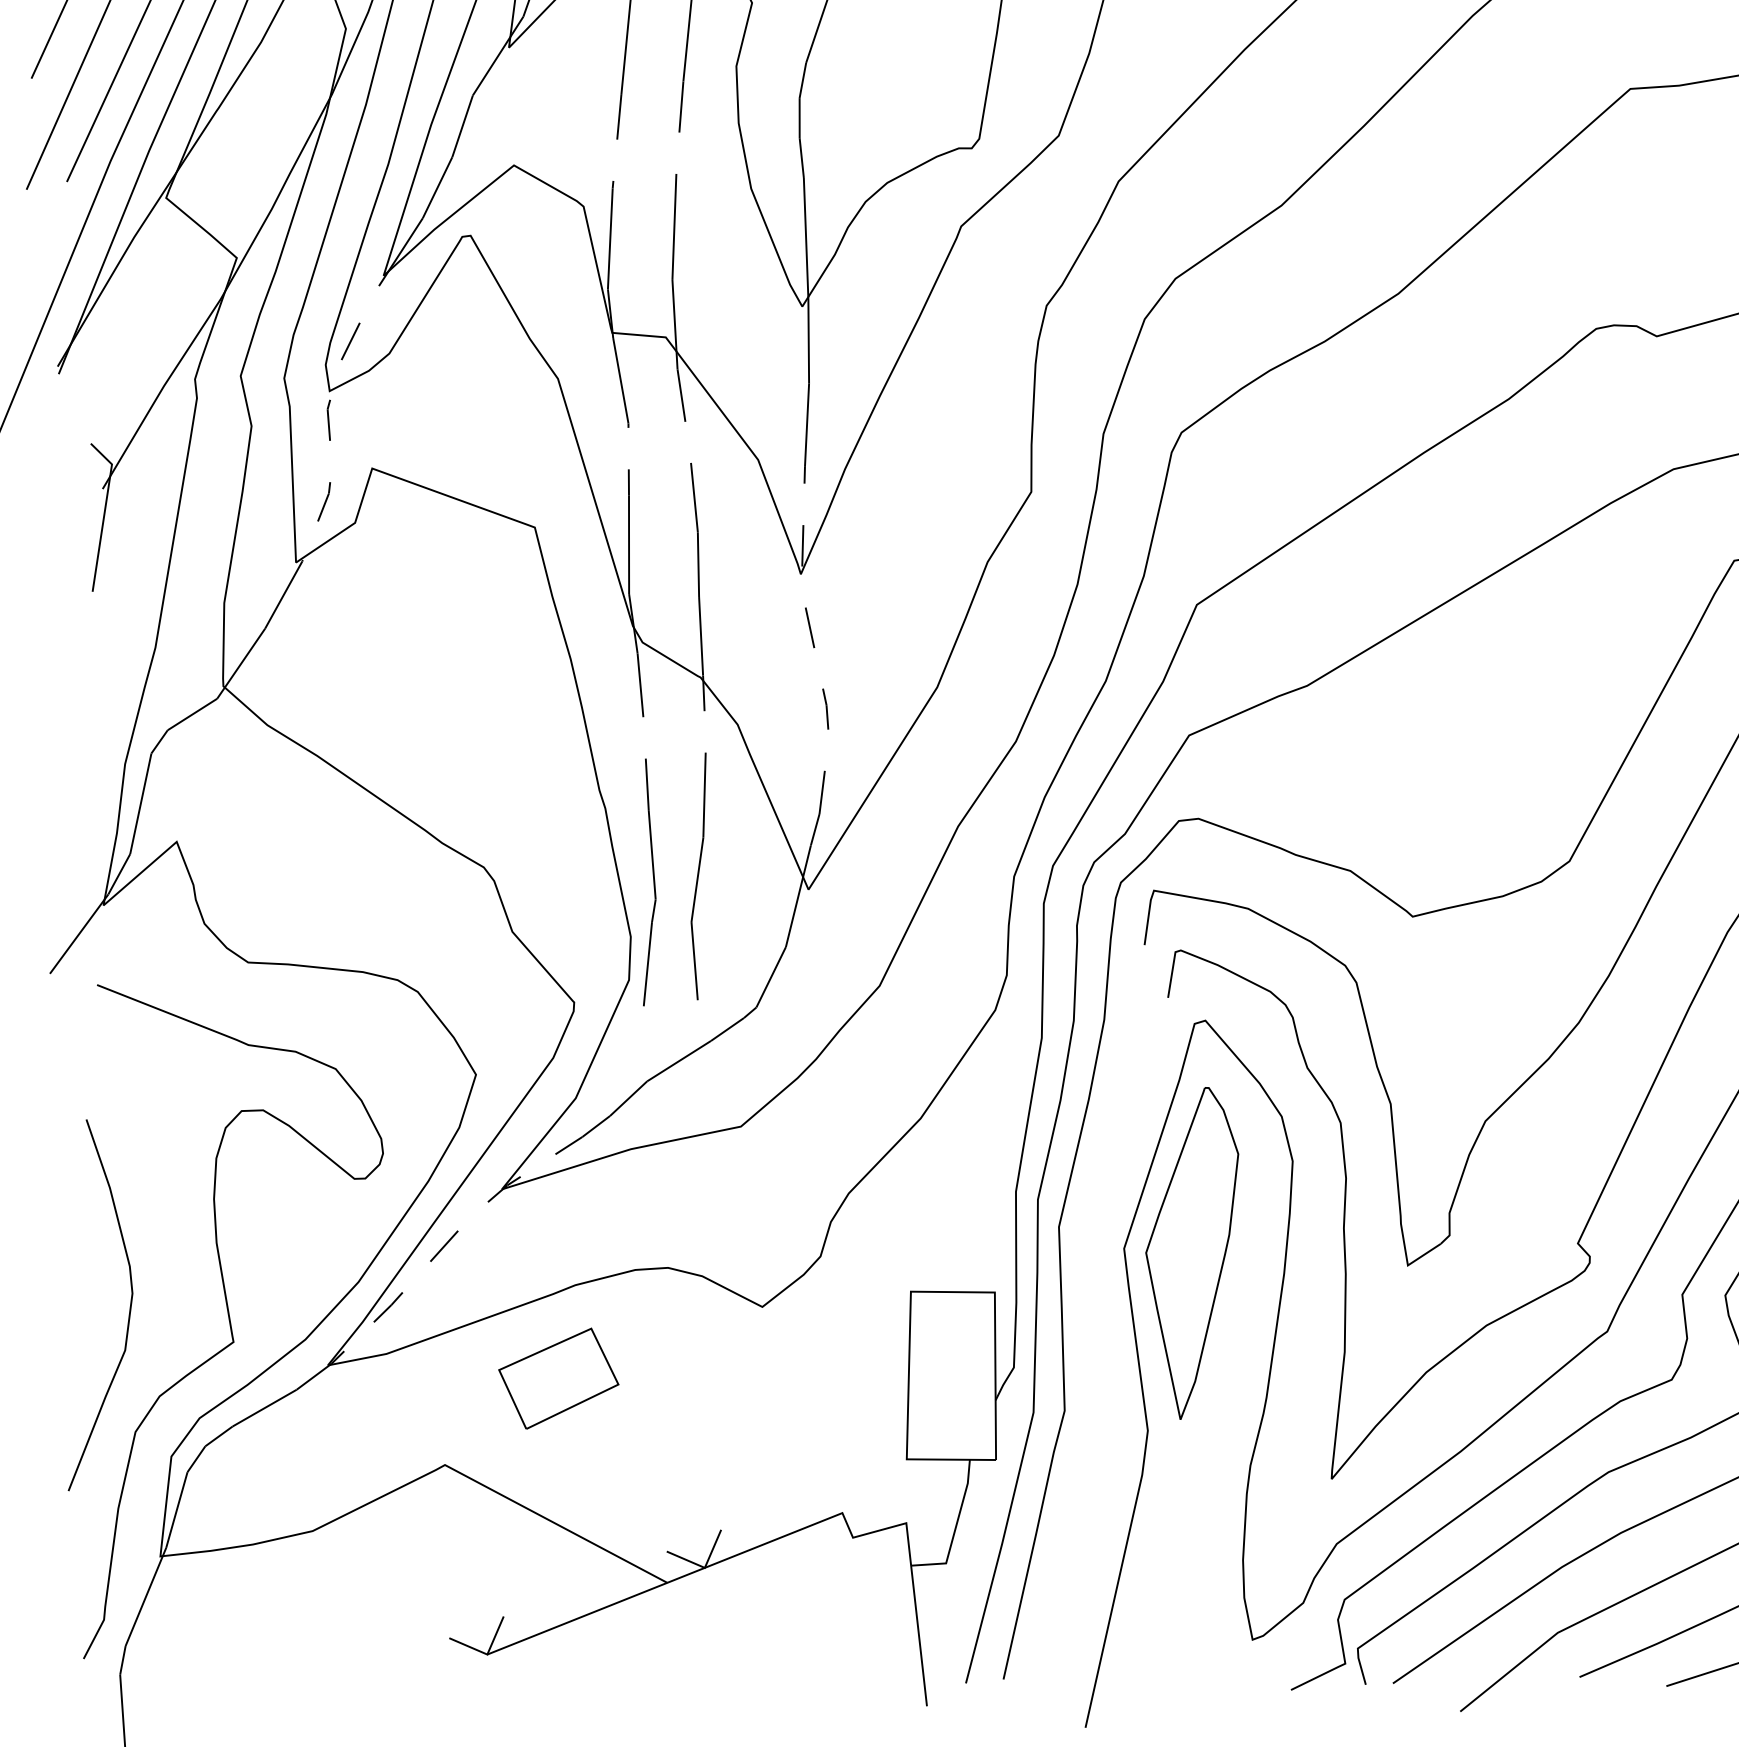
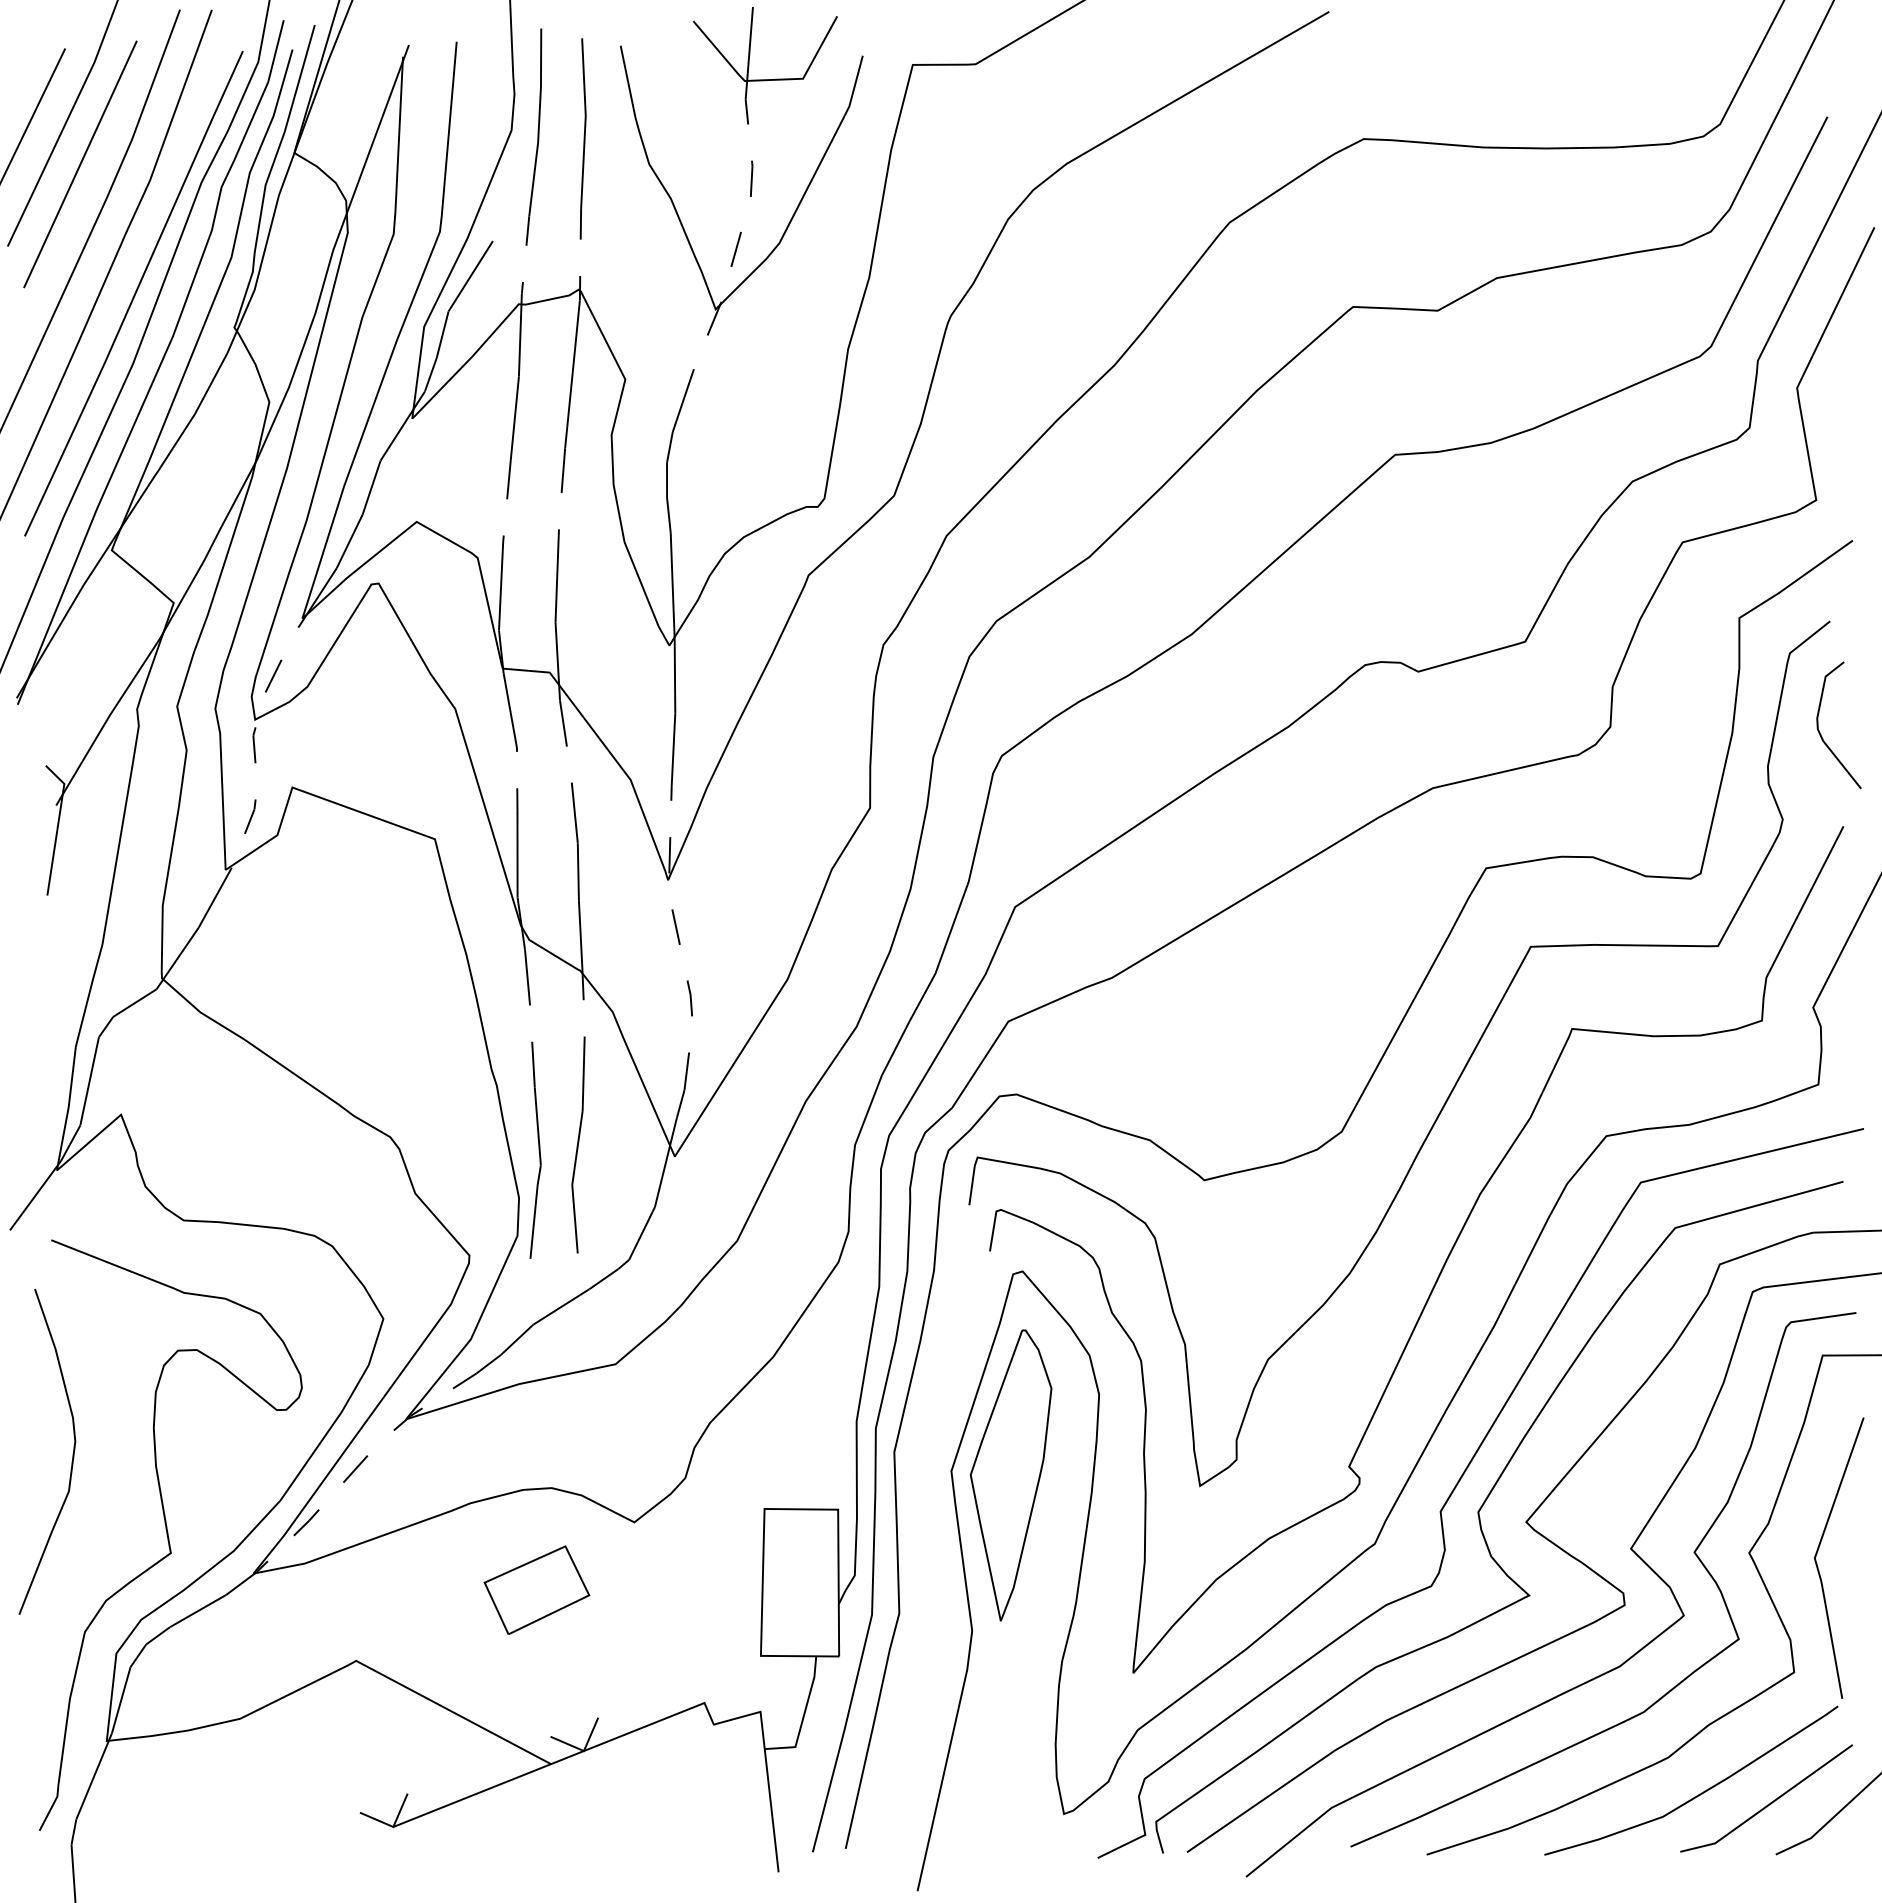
curve: (129, 1307) -> (72, 1453), moved
part: (558, 1377) -> (536, 1589), moved

